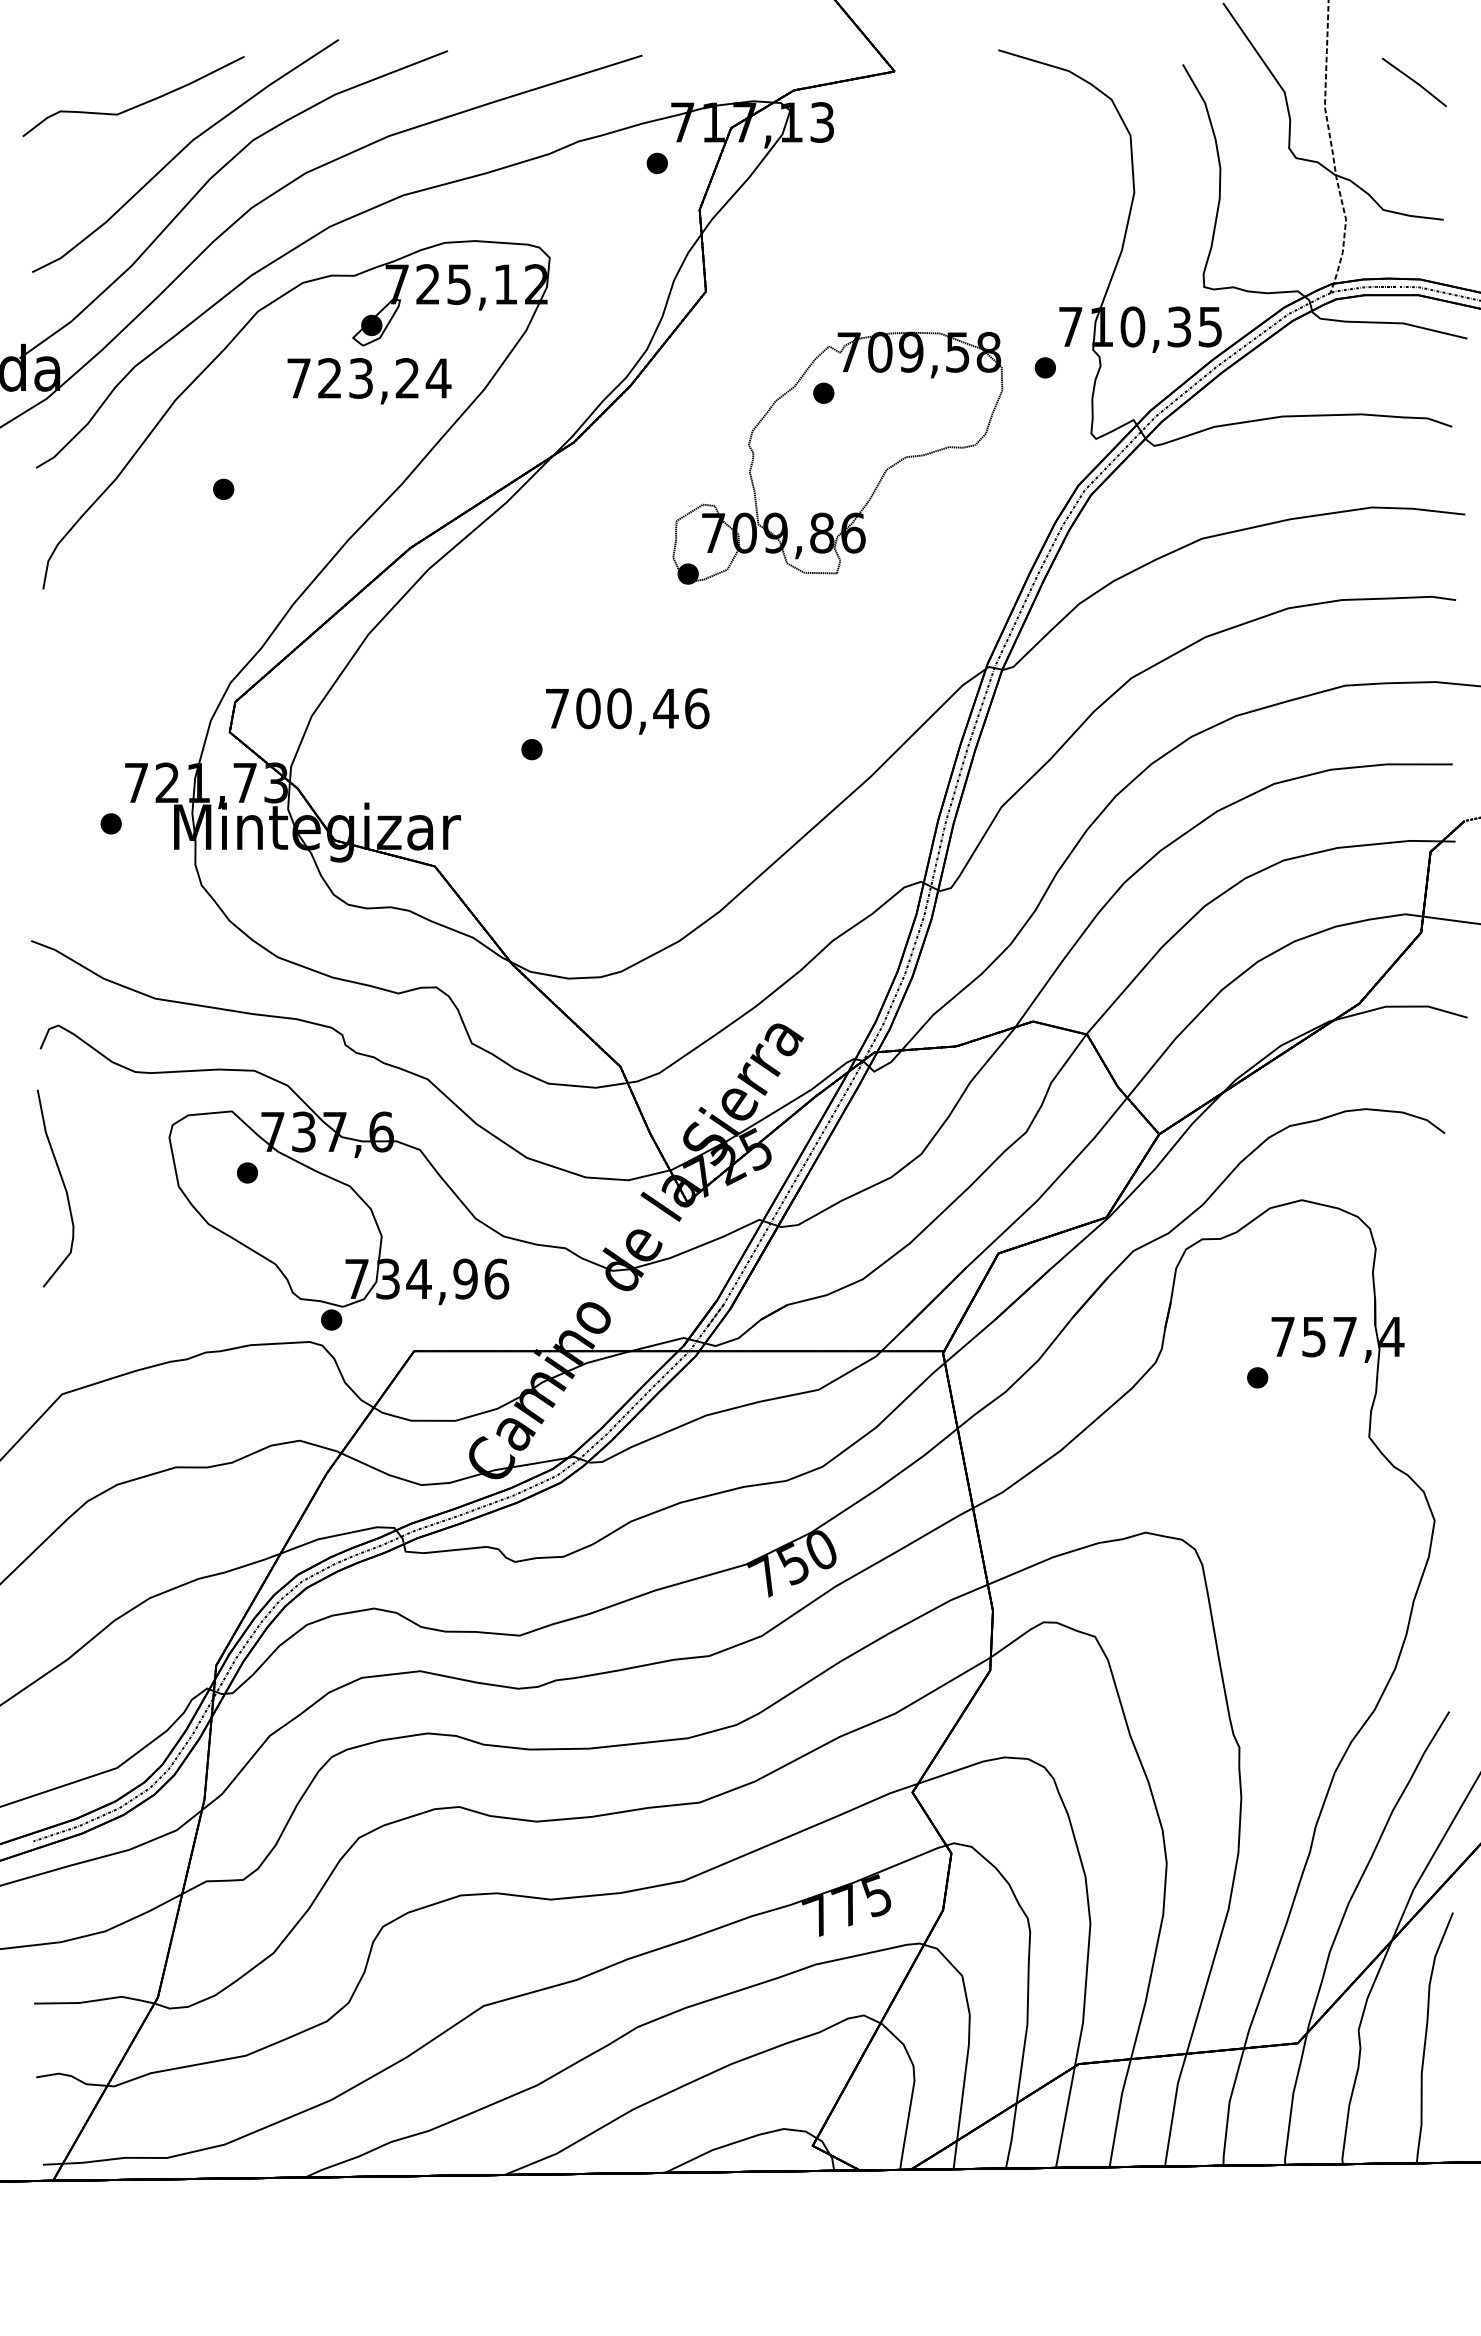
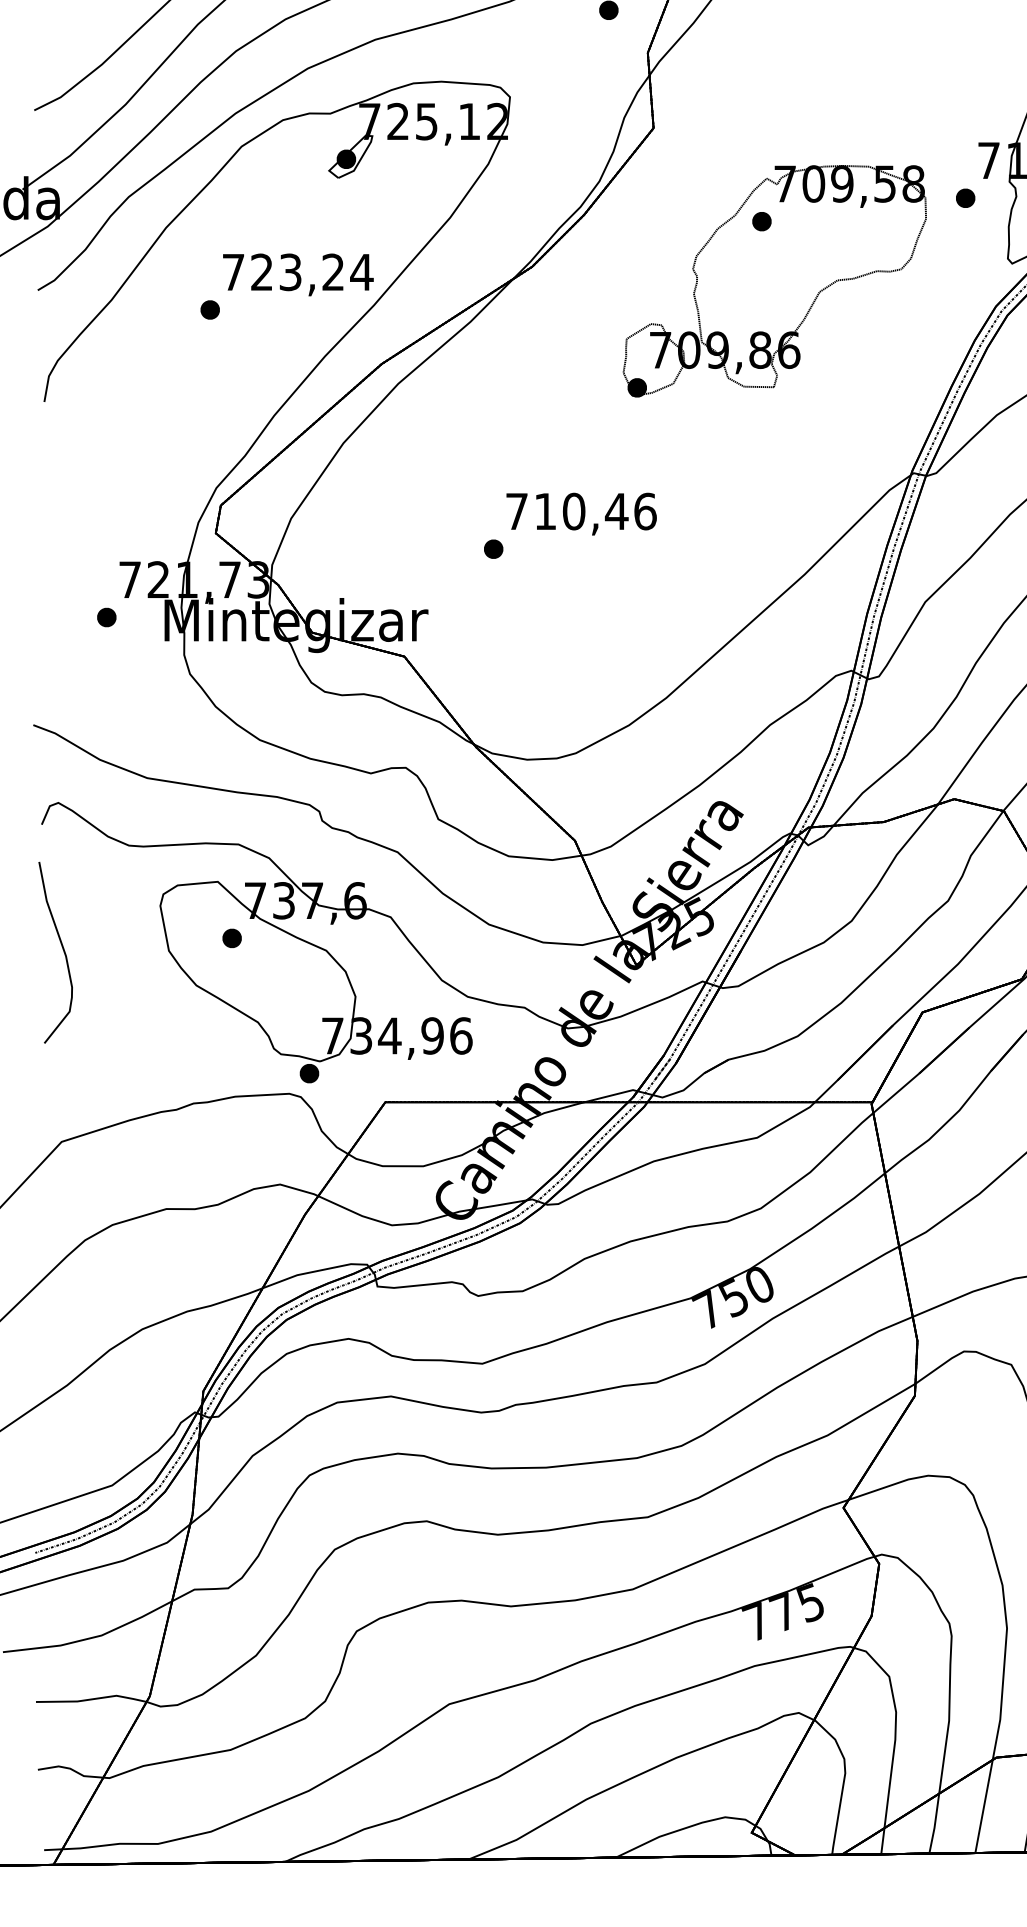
text: (369, 381) -> (298, 275), moved
text: (588, 708) -> (545, 511), 700,46 -> 710,46

